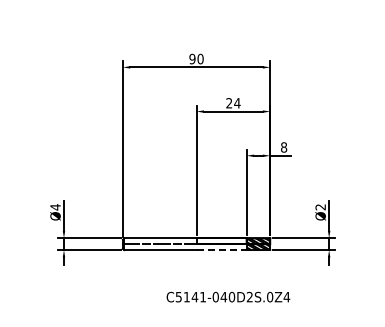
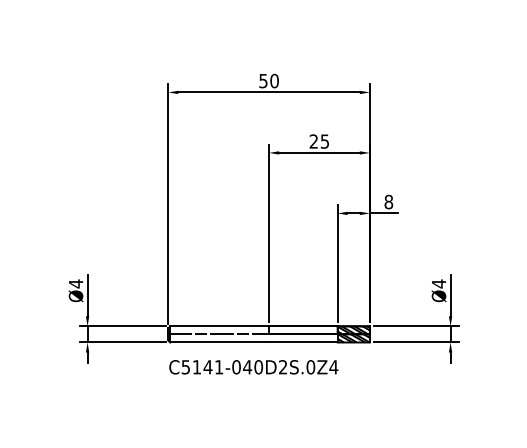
text: (192, 58) -> (263, 80), 90 -> 50
text: (237, 103) -> (325, 141), 24 -> 25
text: (320, 207) -> (438, 284), Ø2 -> Ø4
line: (222, 250) -> (304, 343), dashed -> solid
text: (228, 296) -> (253, 366), moved

